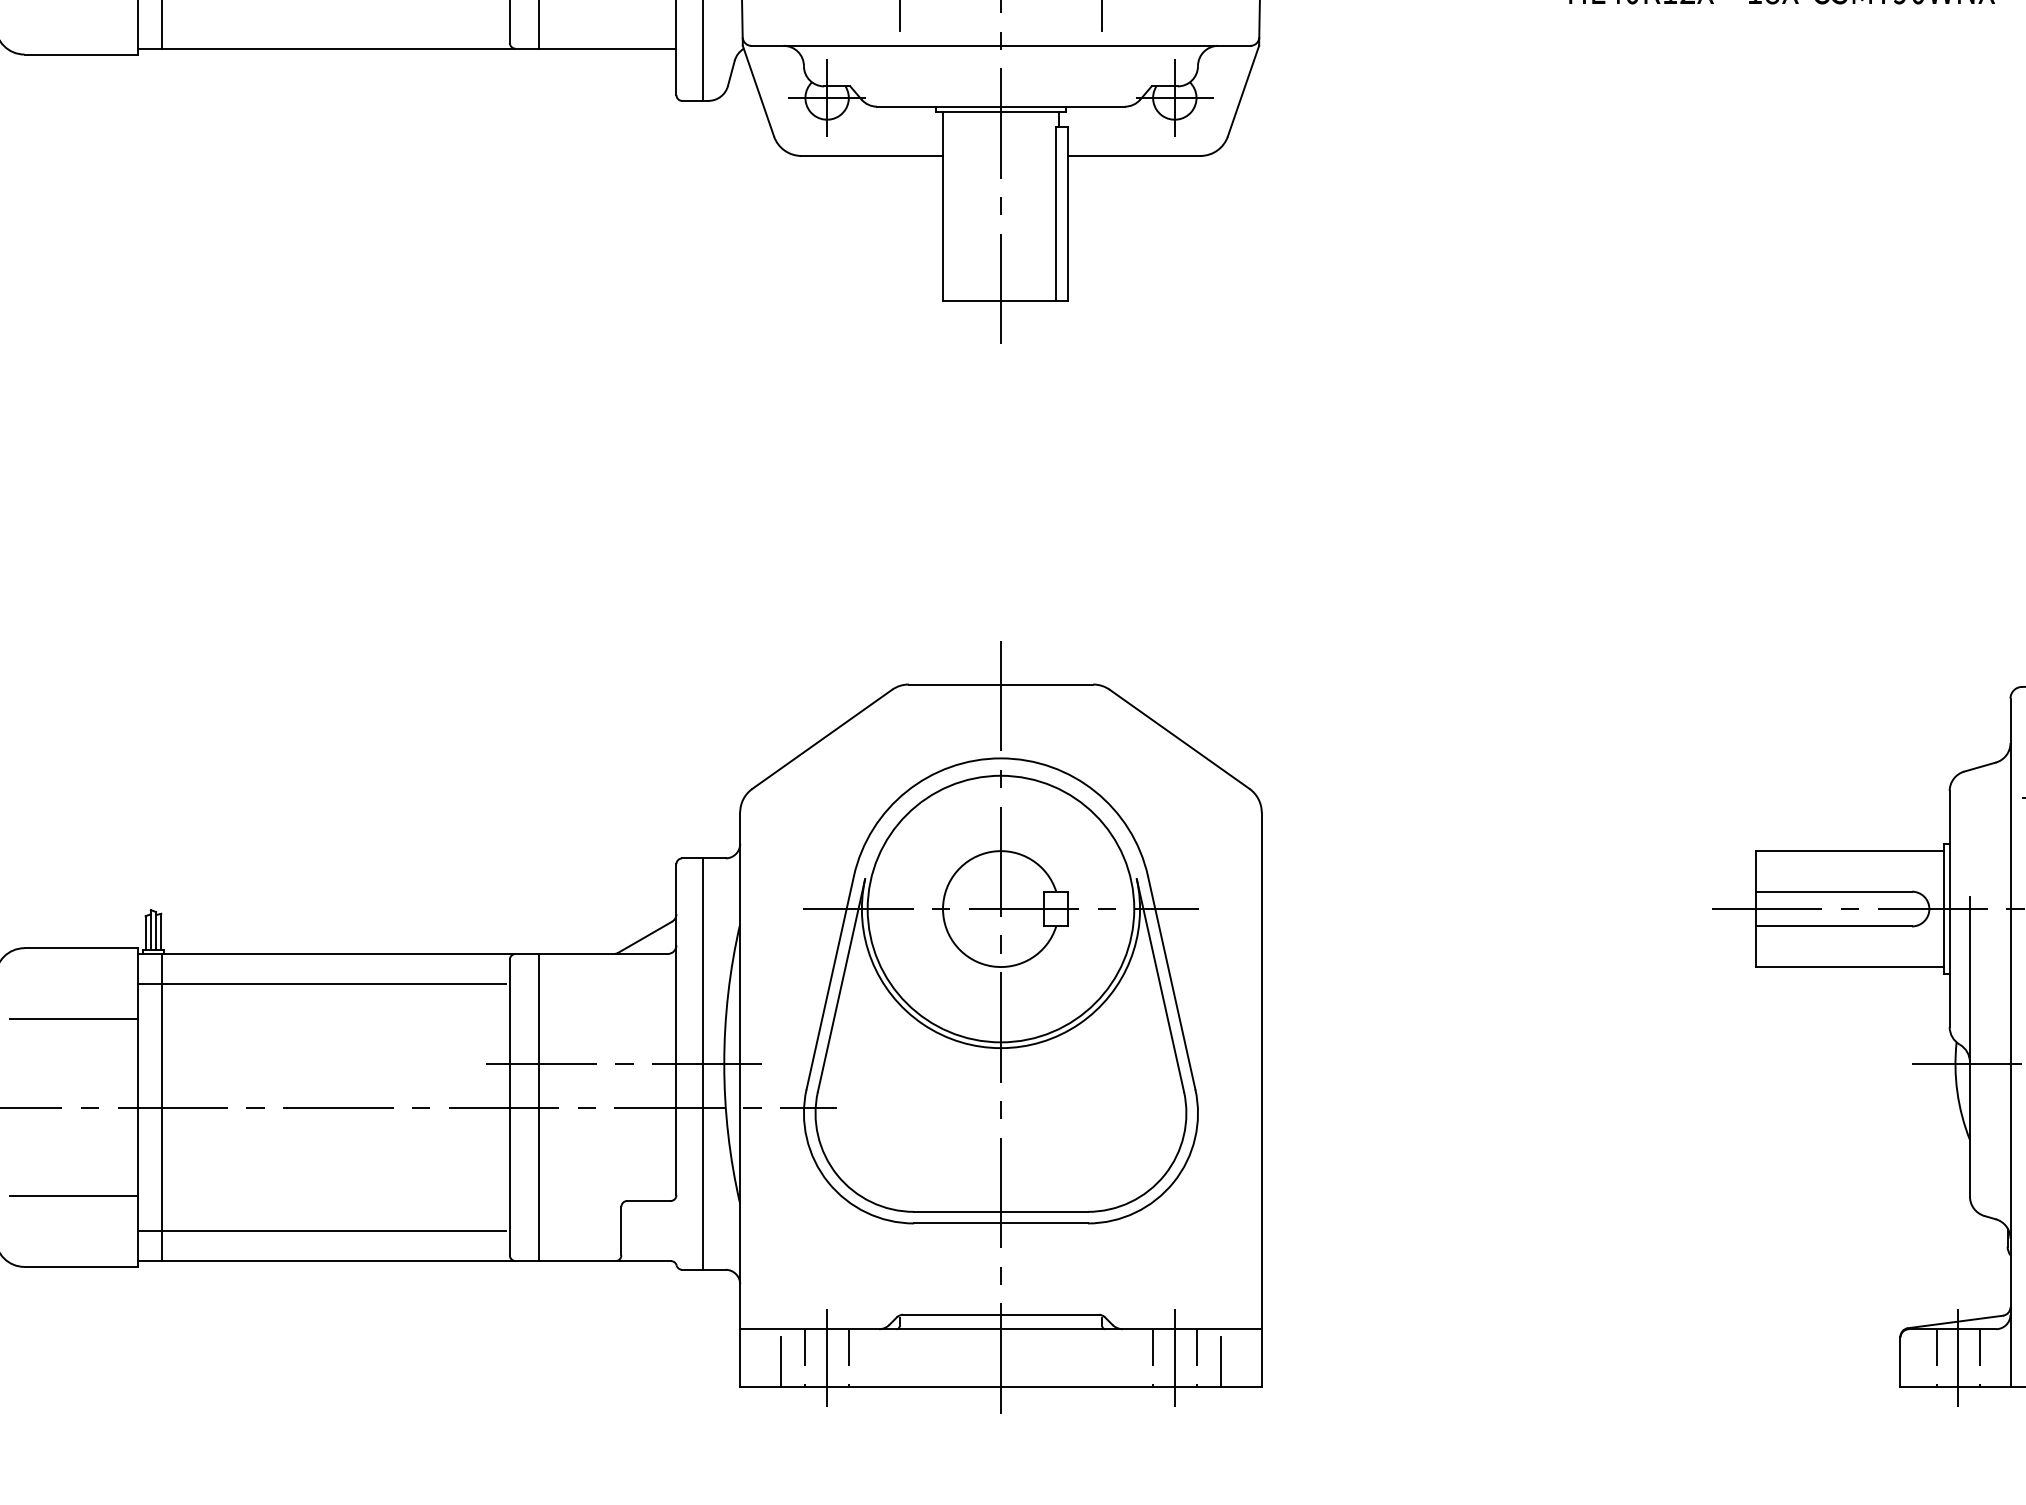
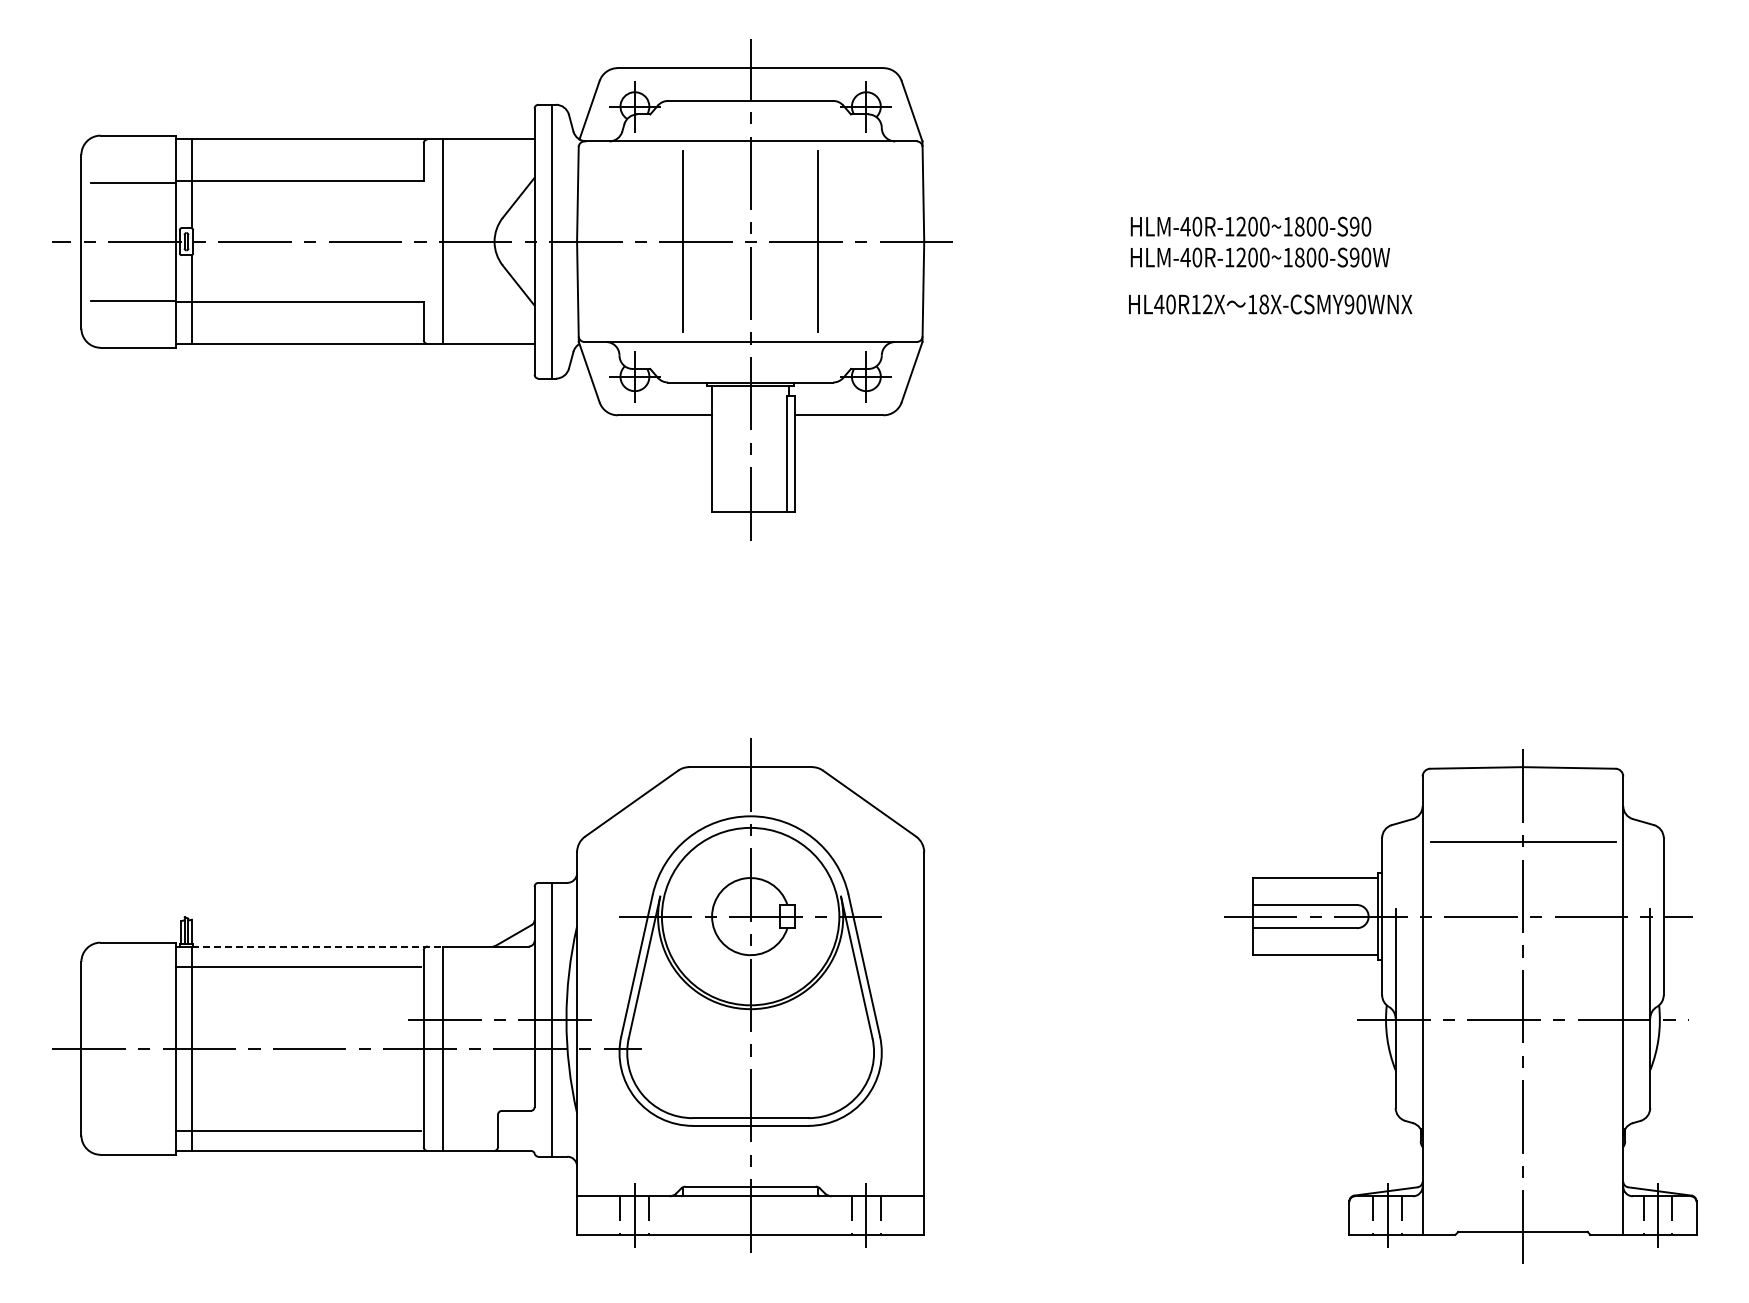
line: (351, 953) -> (318, 946), solid -> dashed
line: (73, 1018) -> (133, 989), removed
line: (73, 1195) -> (133, 1107), removed
line: (781, 1361) -> (604, 1217), removed
line: (1221, 1361) -> (897, 1217), removed

